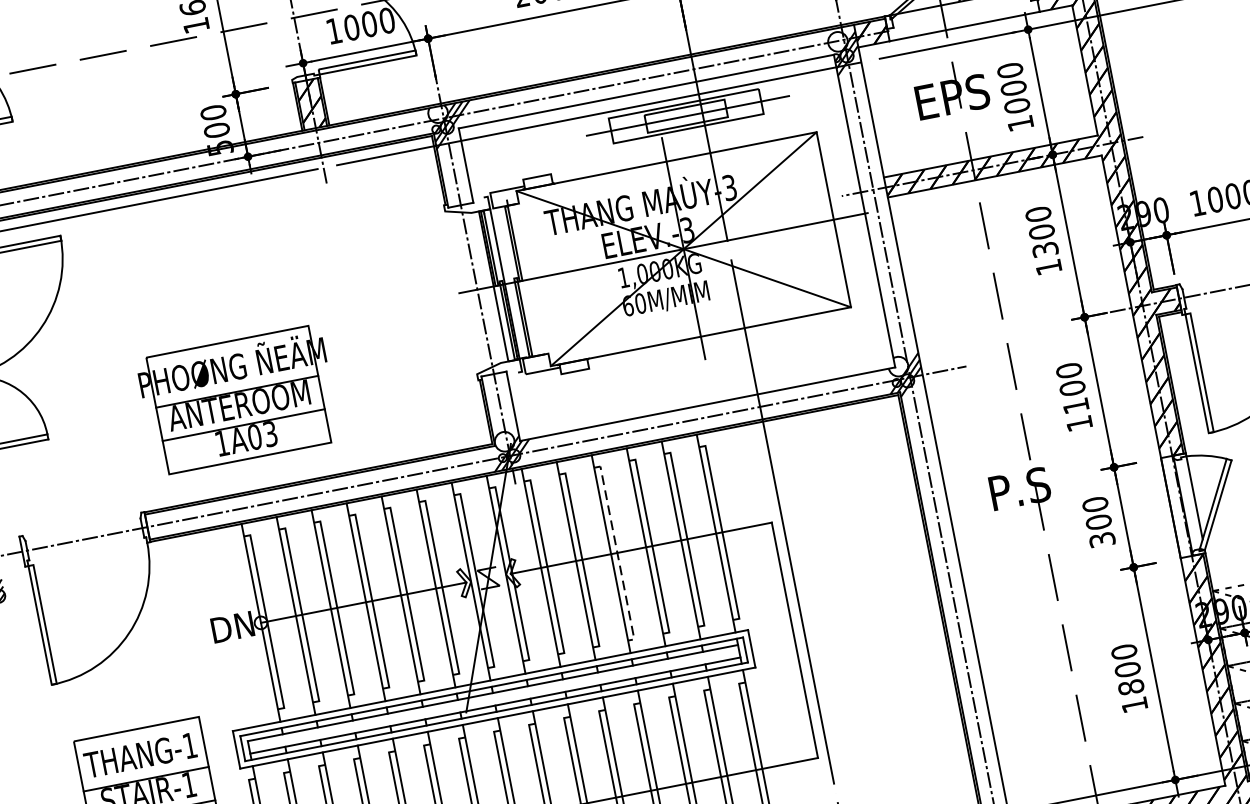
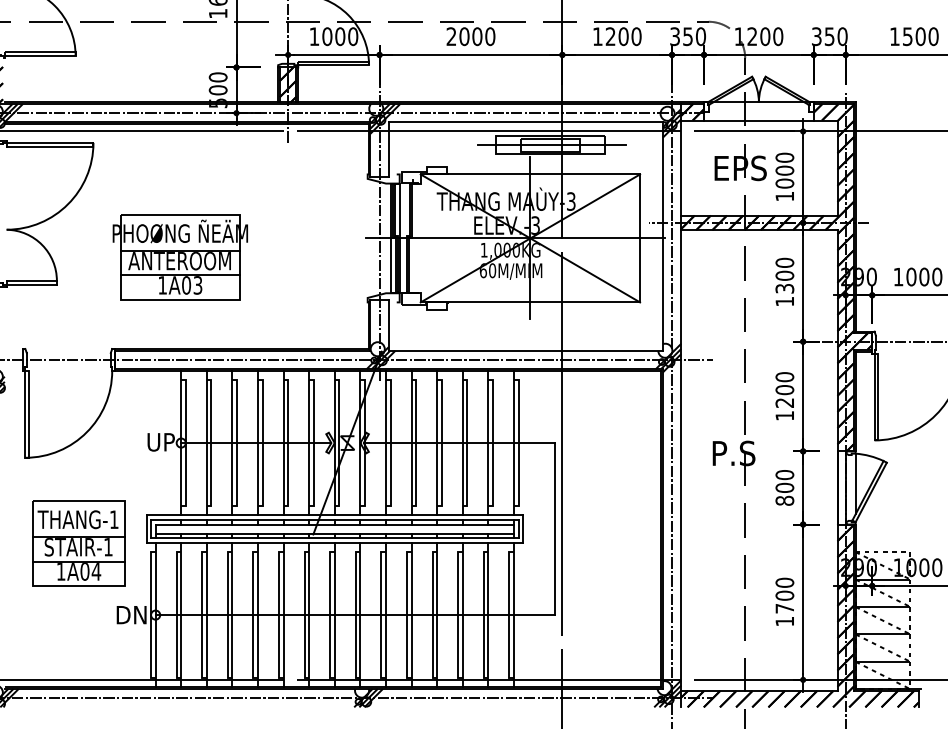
part: (237, 400) -> (179, 257), moved
text: (1075, 405) -> (784, 402), 1100 -> 1200
text: (1101, 539) -> (784, 500), 300 -> 800
line: (617, 553) -> (441, 443), dashed -> solid
text: (232, 627) -> (160, 442), DN -> UP
text: (1130, 687) -> (784, 608), 1800 -> 1700

